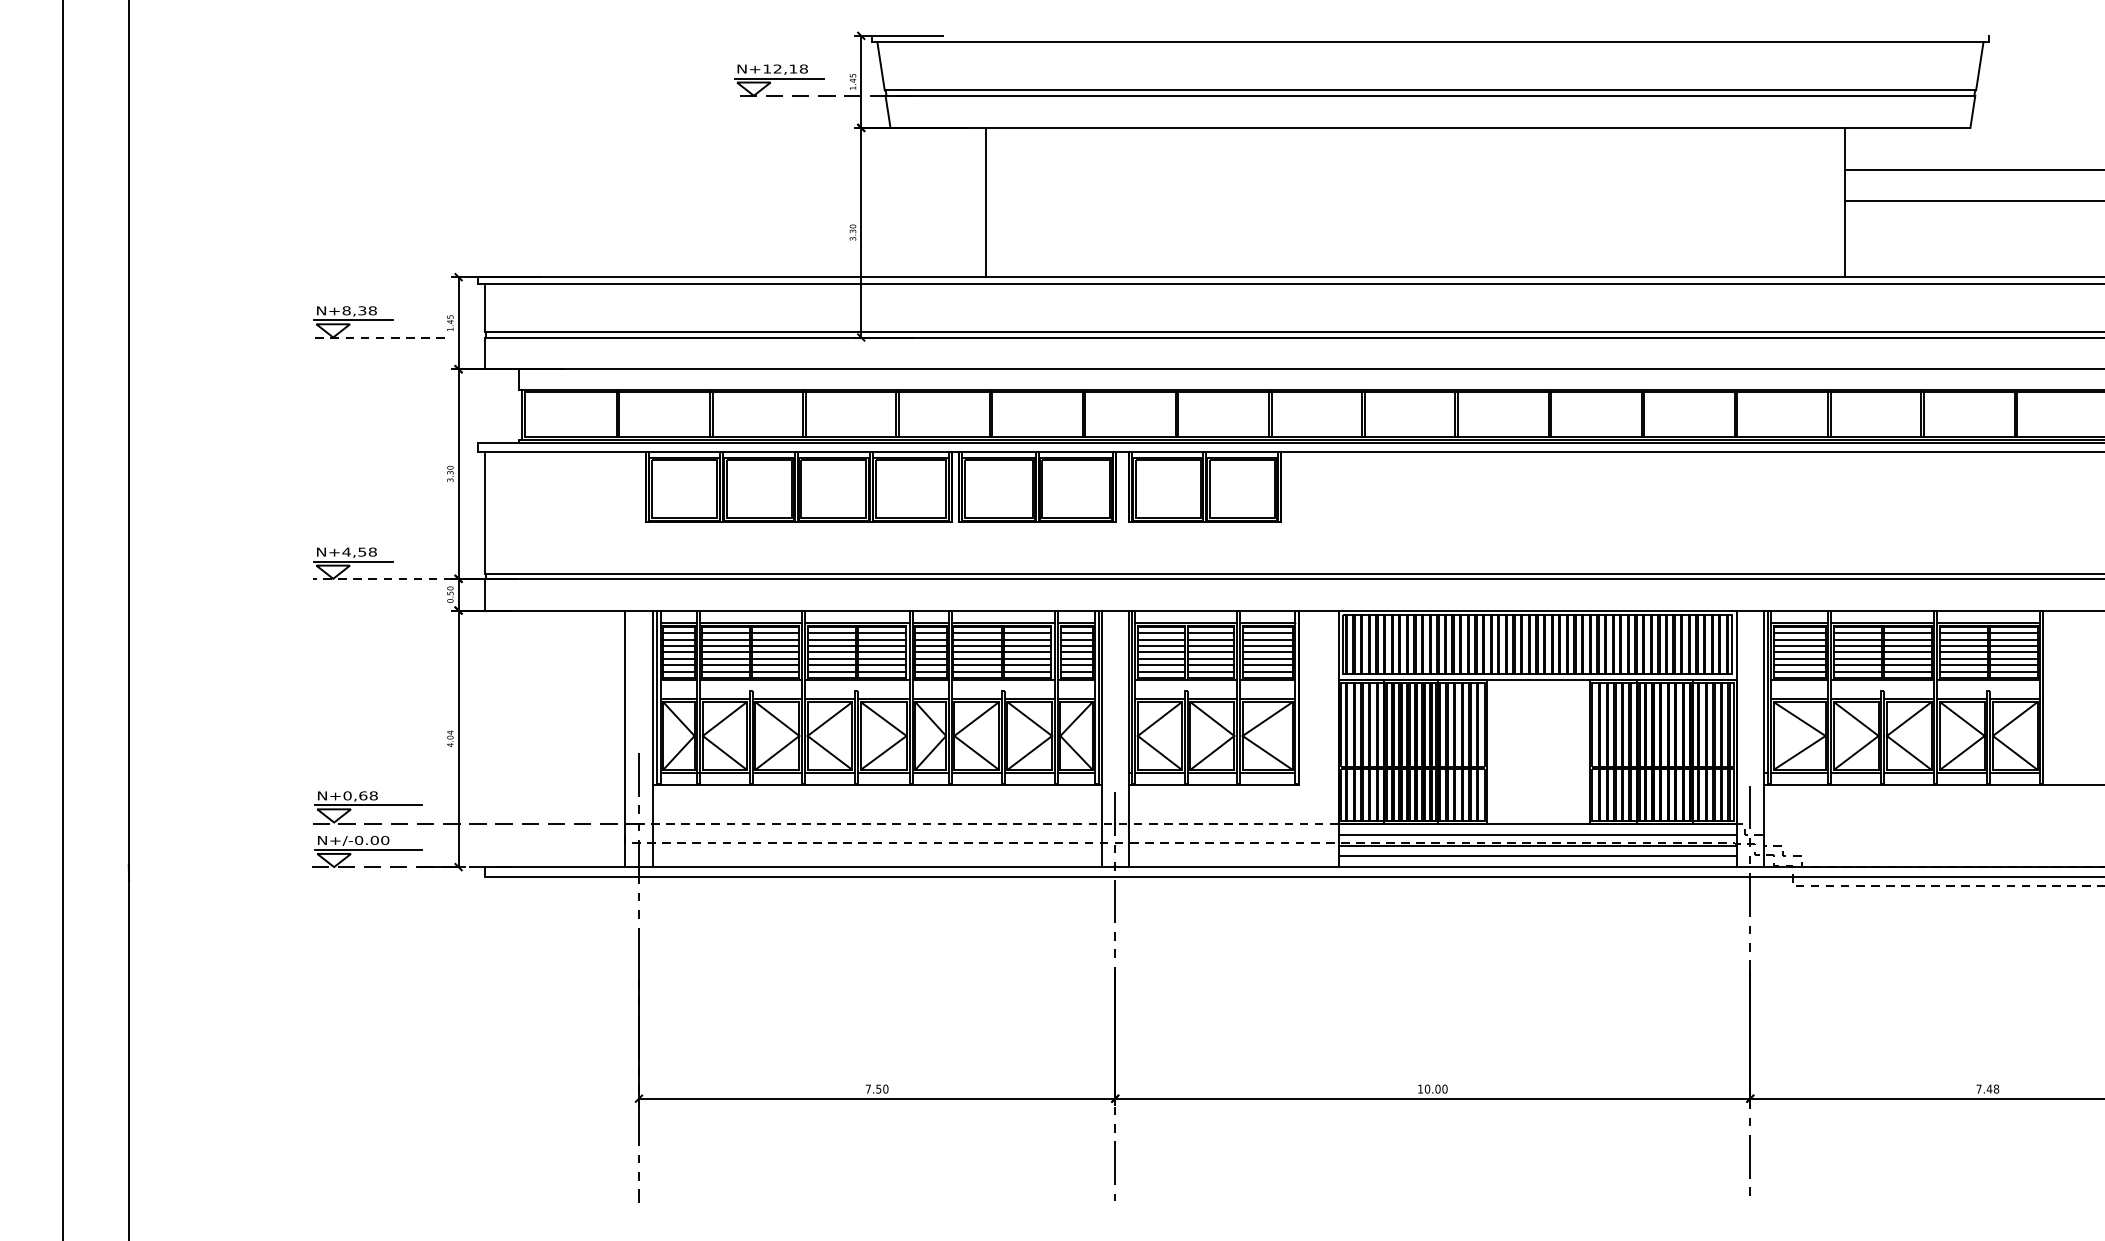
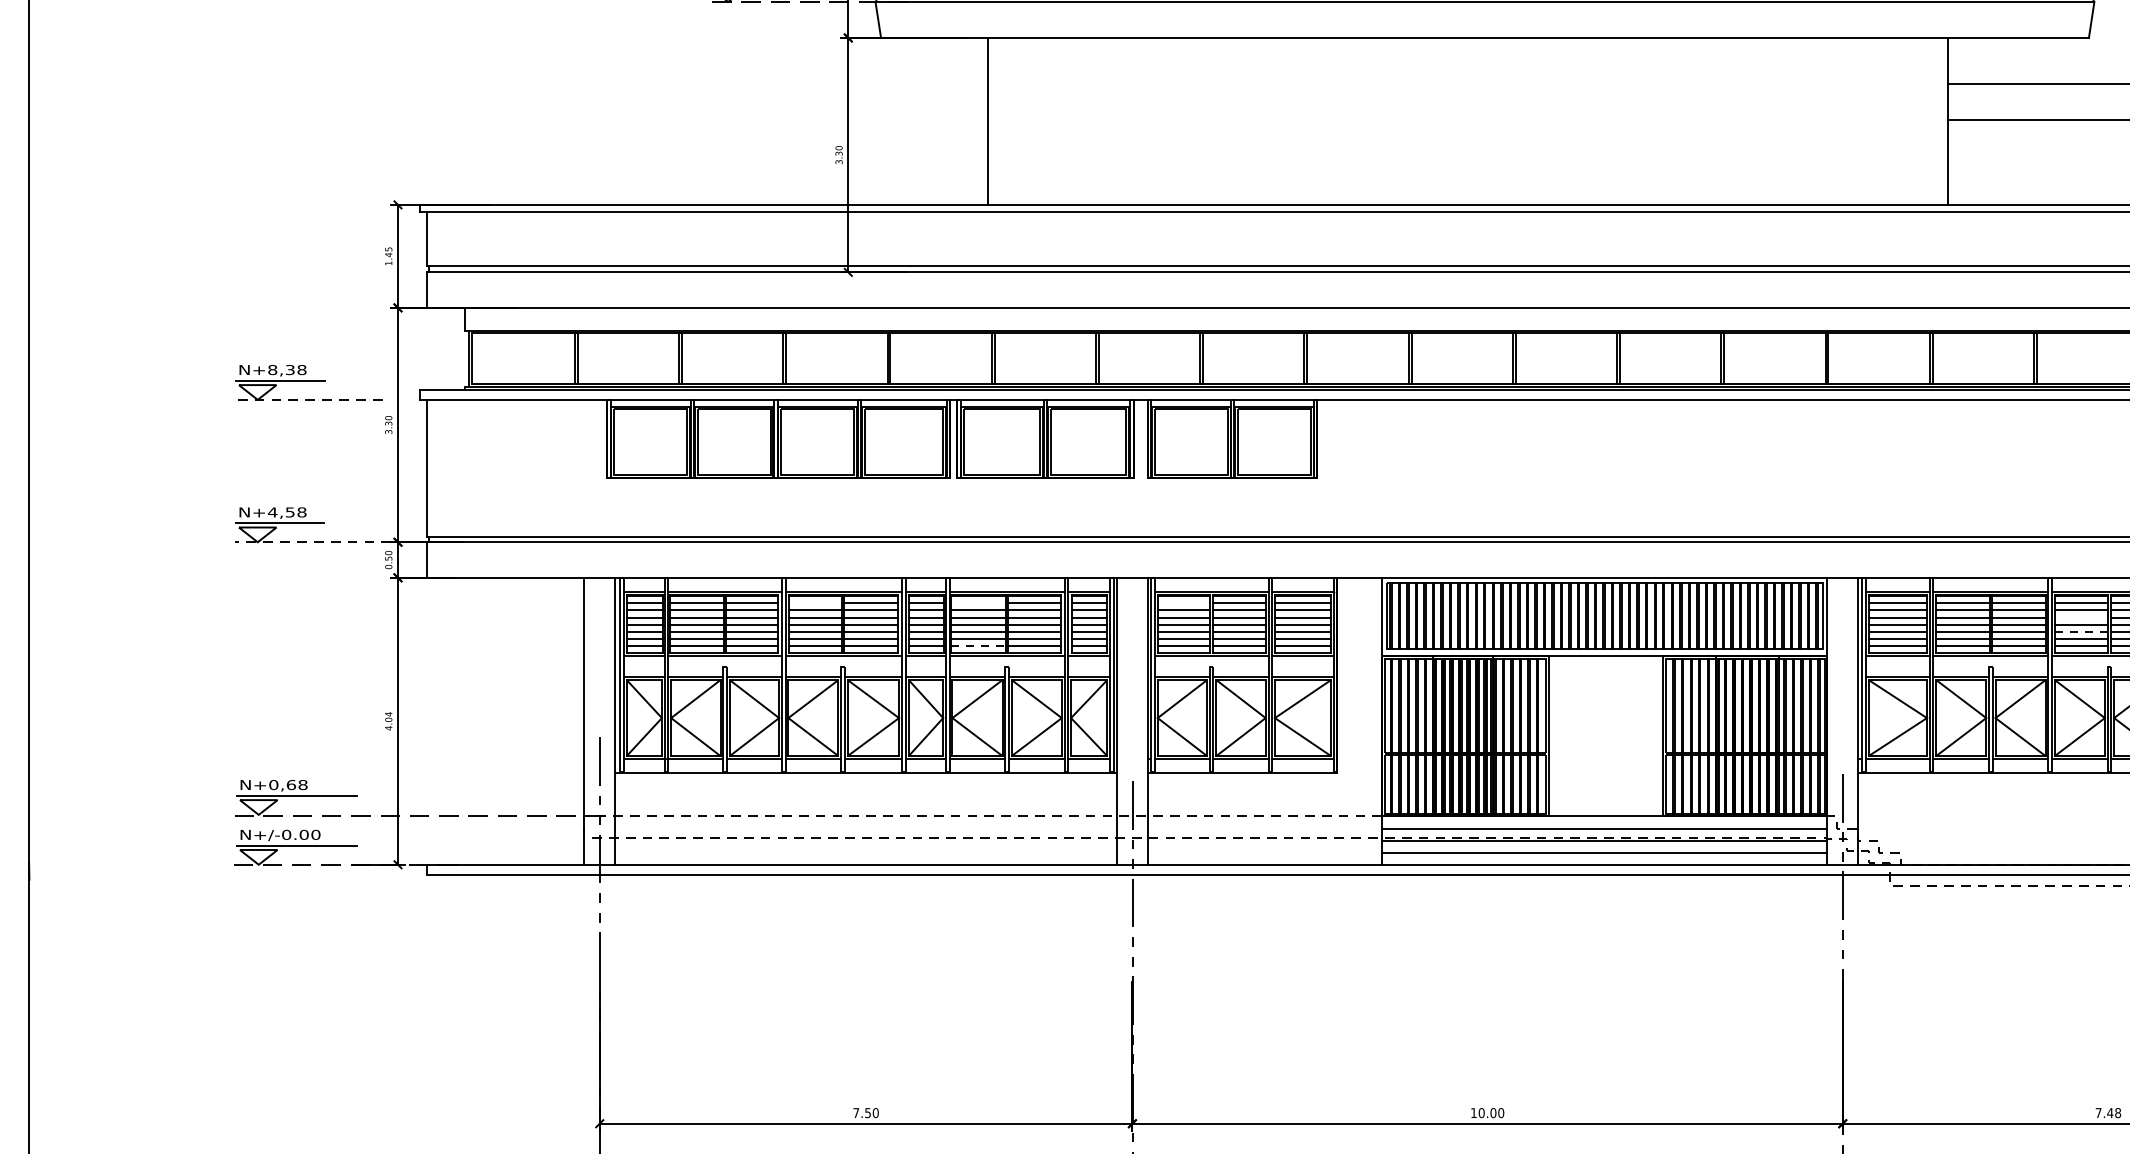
part: (378, 322) -> (308, 383), moved
line: (831, 633) -> (815, 603), removed
line: (977, 633) -> (978, 603), removed
line: (1160, 633) -> (1183, 603), removed
line: (1963, 646) -> (2081, 617), removed
line: (1963, 658) -> (2081, 631), solid -> dashed
line: (977, 671) -> (978, 645), solid -> dashed

